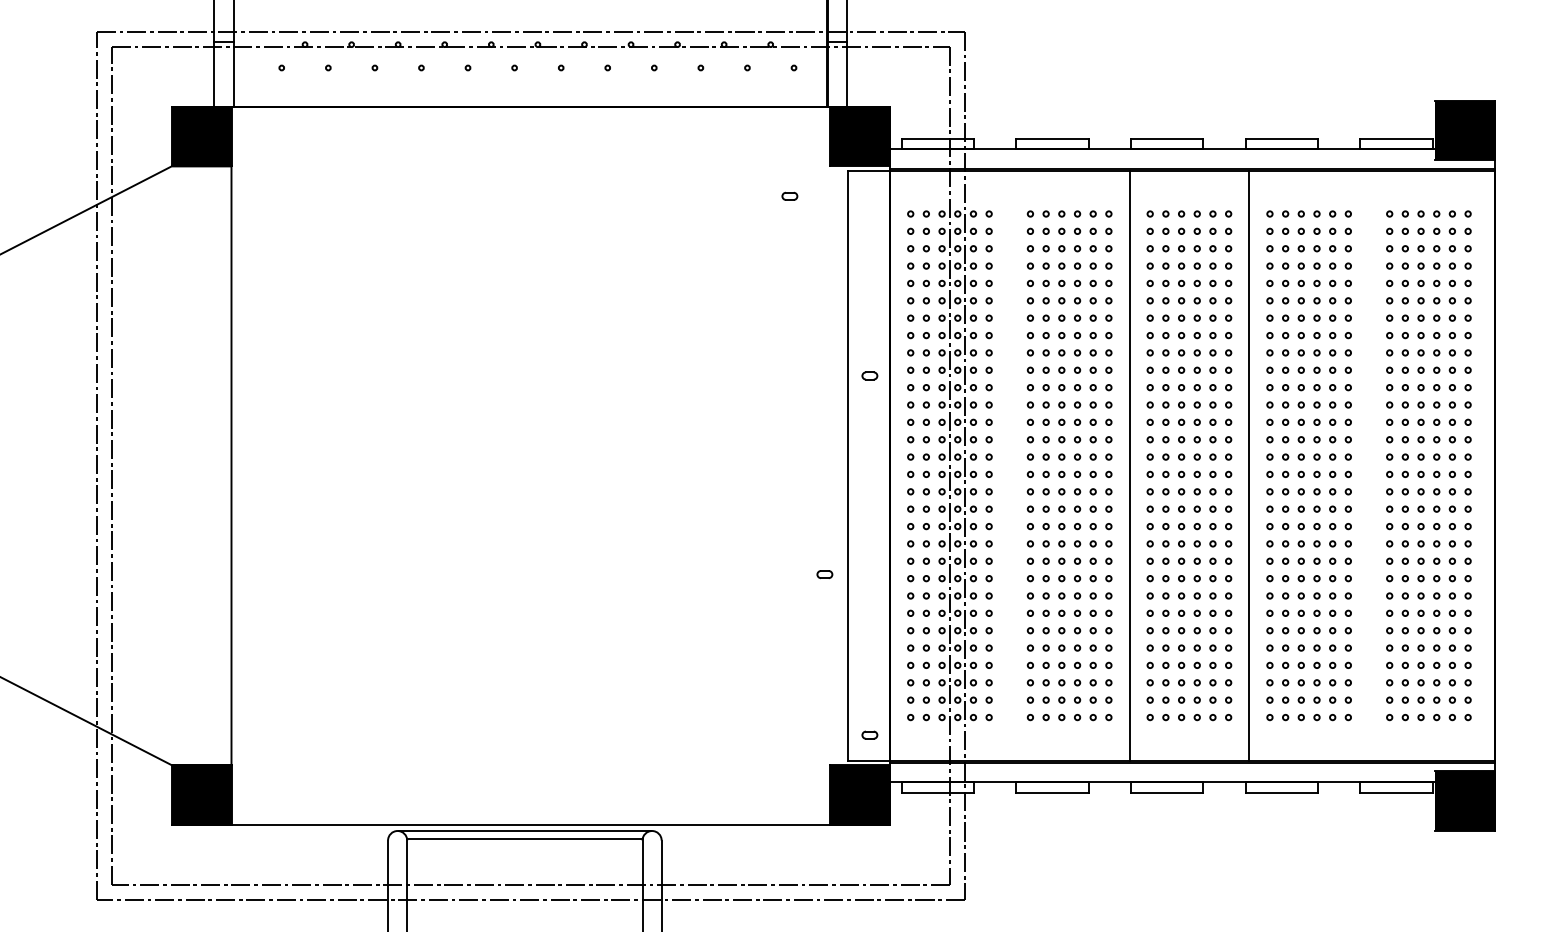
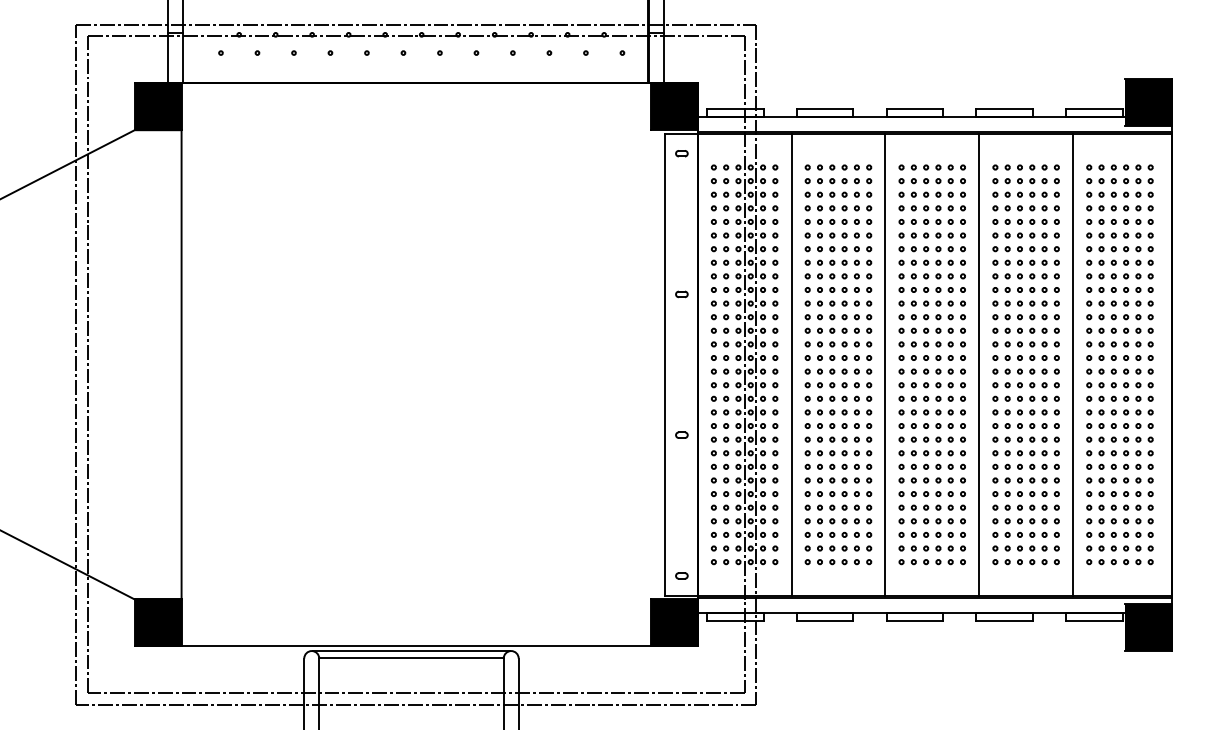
part: (789, 195) -> (681, 153), moved
line: (1009, 465) -> (791, 364), added
line: (1369, 465) -> (1073, 364), added
part: (824, 574) -> (681, 435), moved

